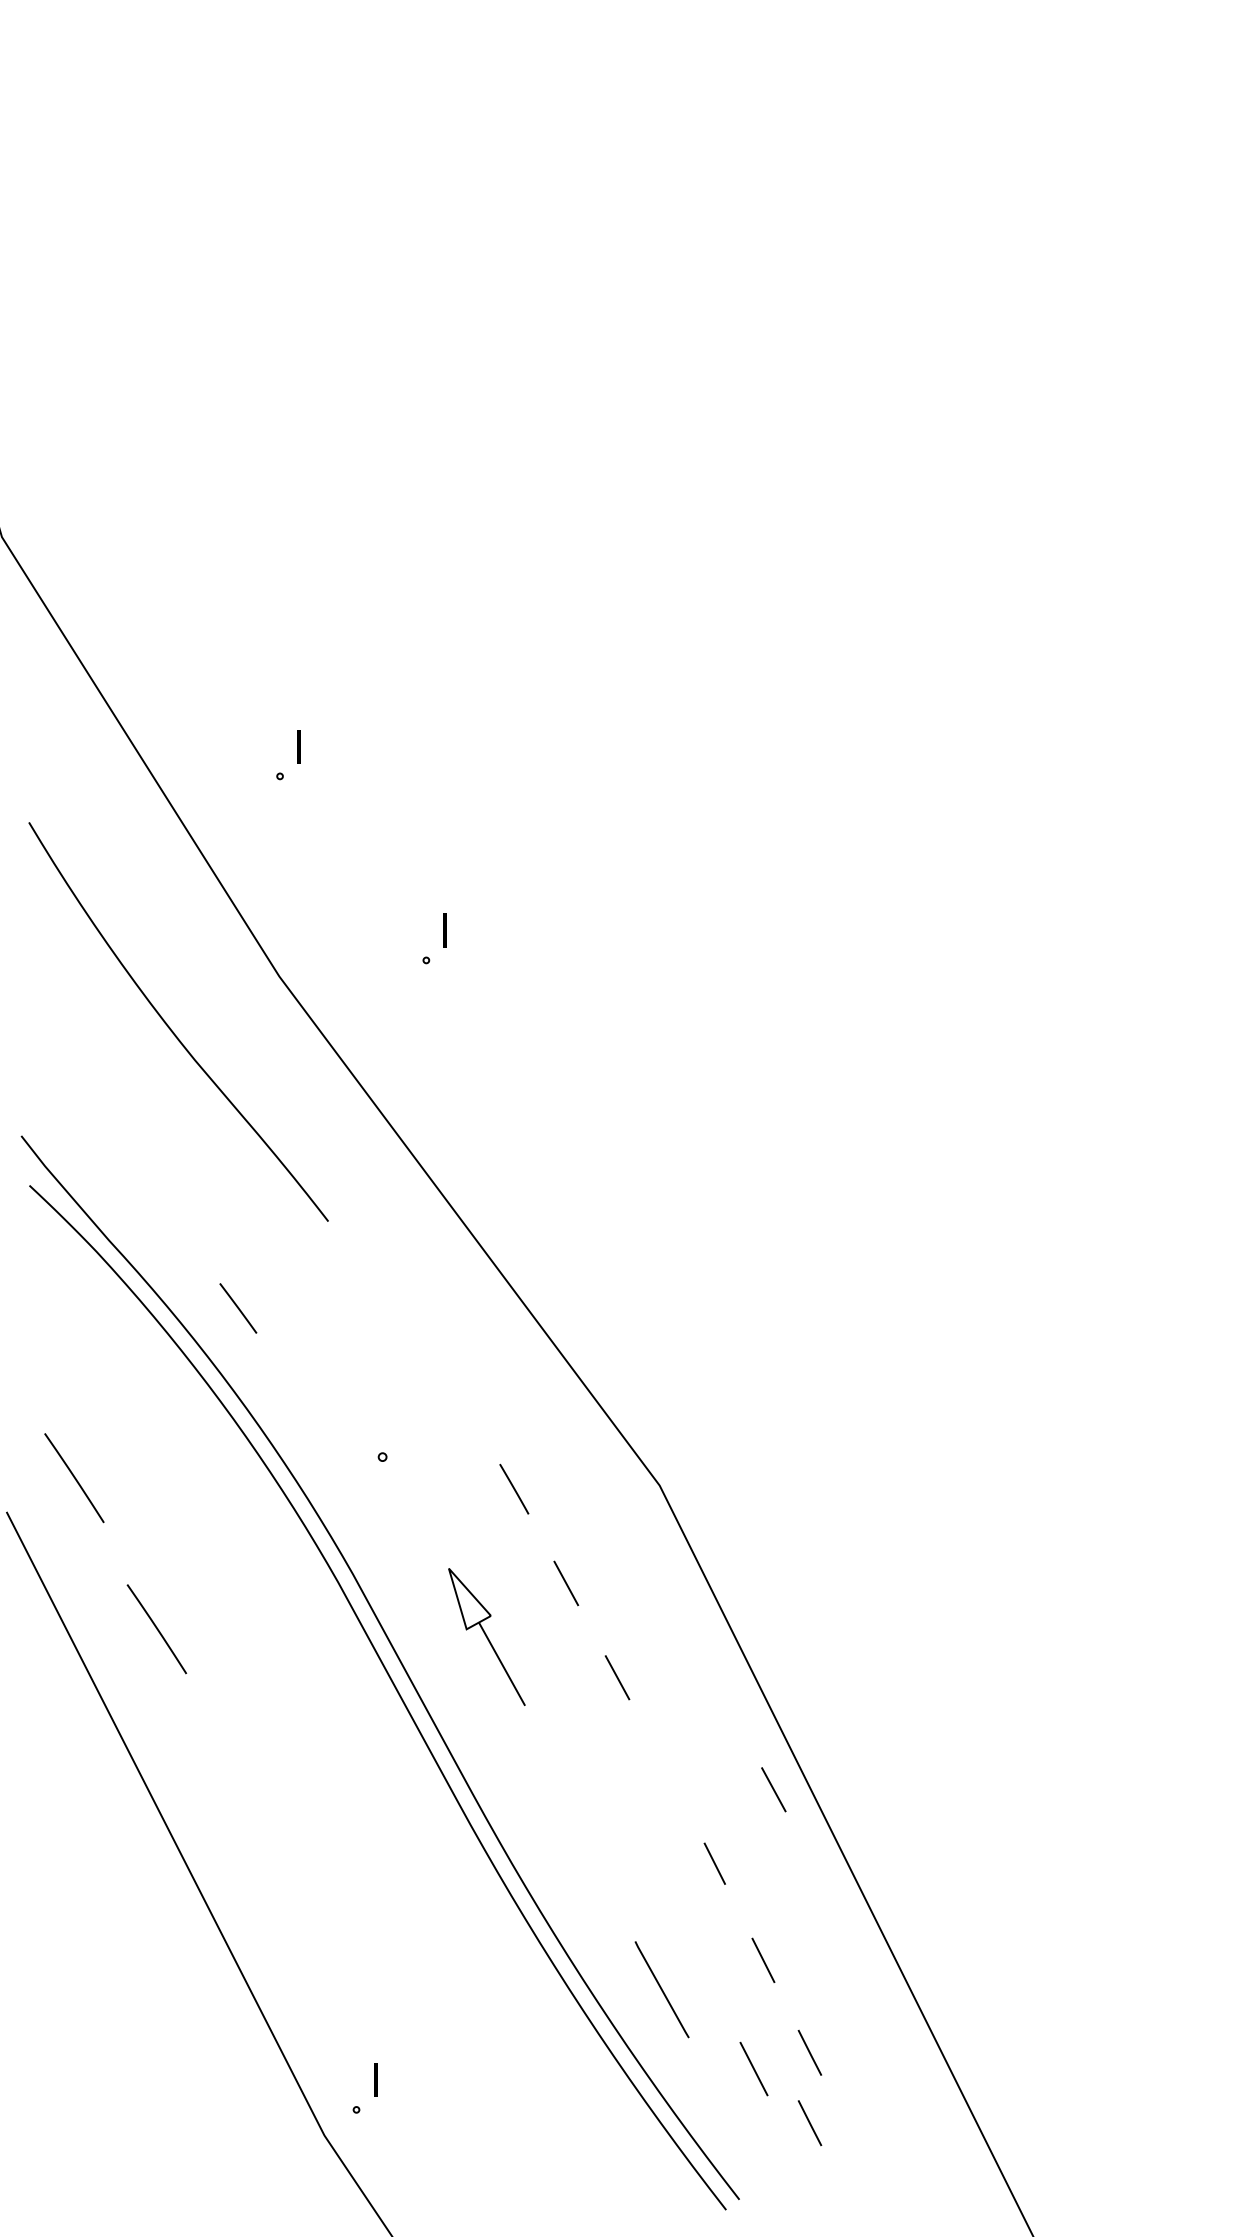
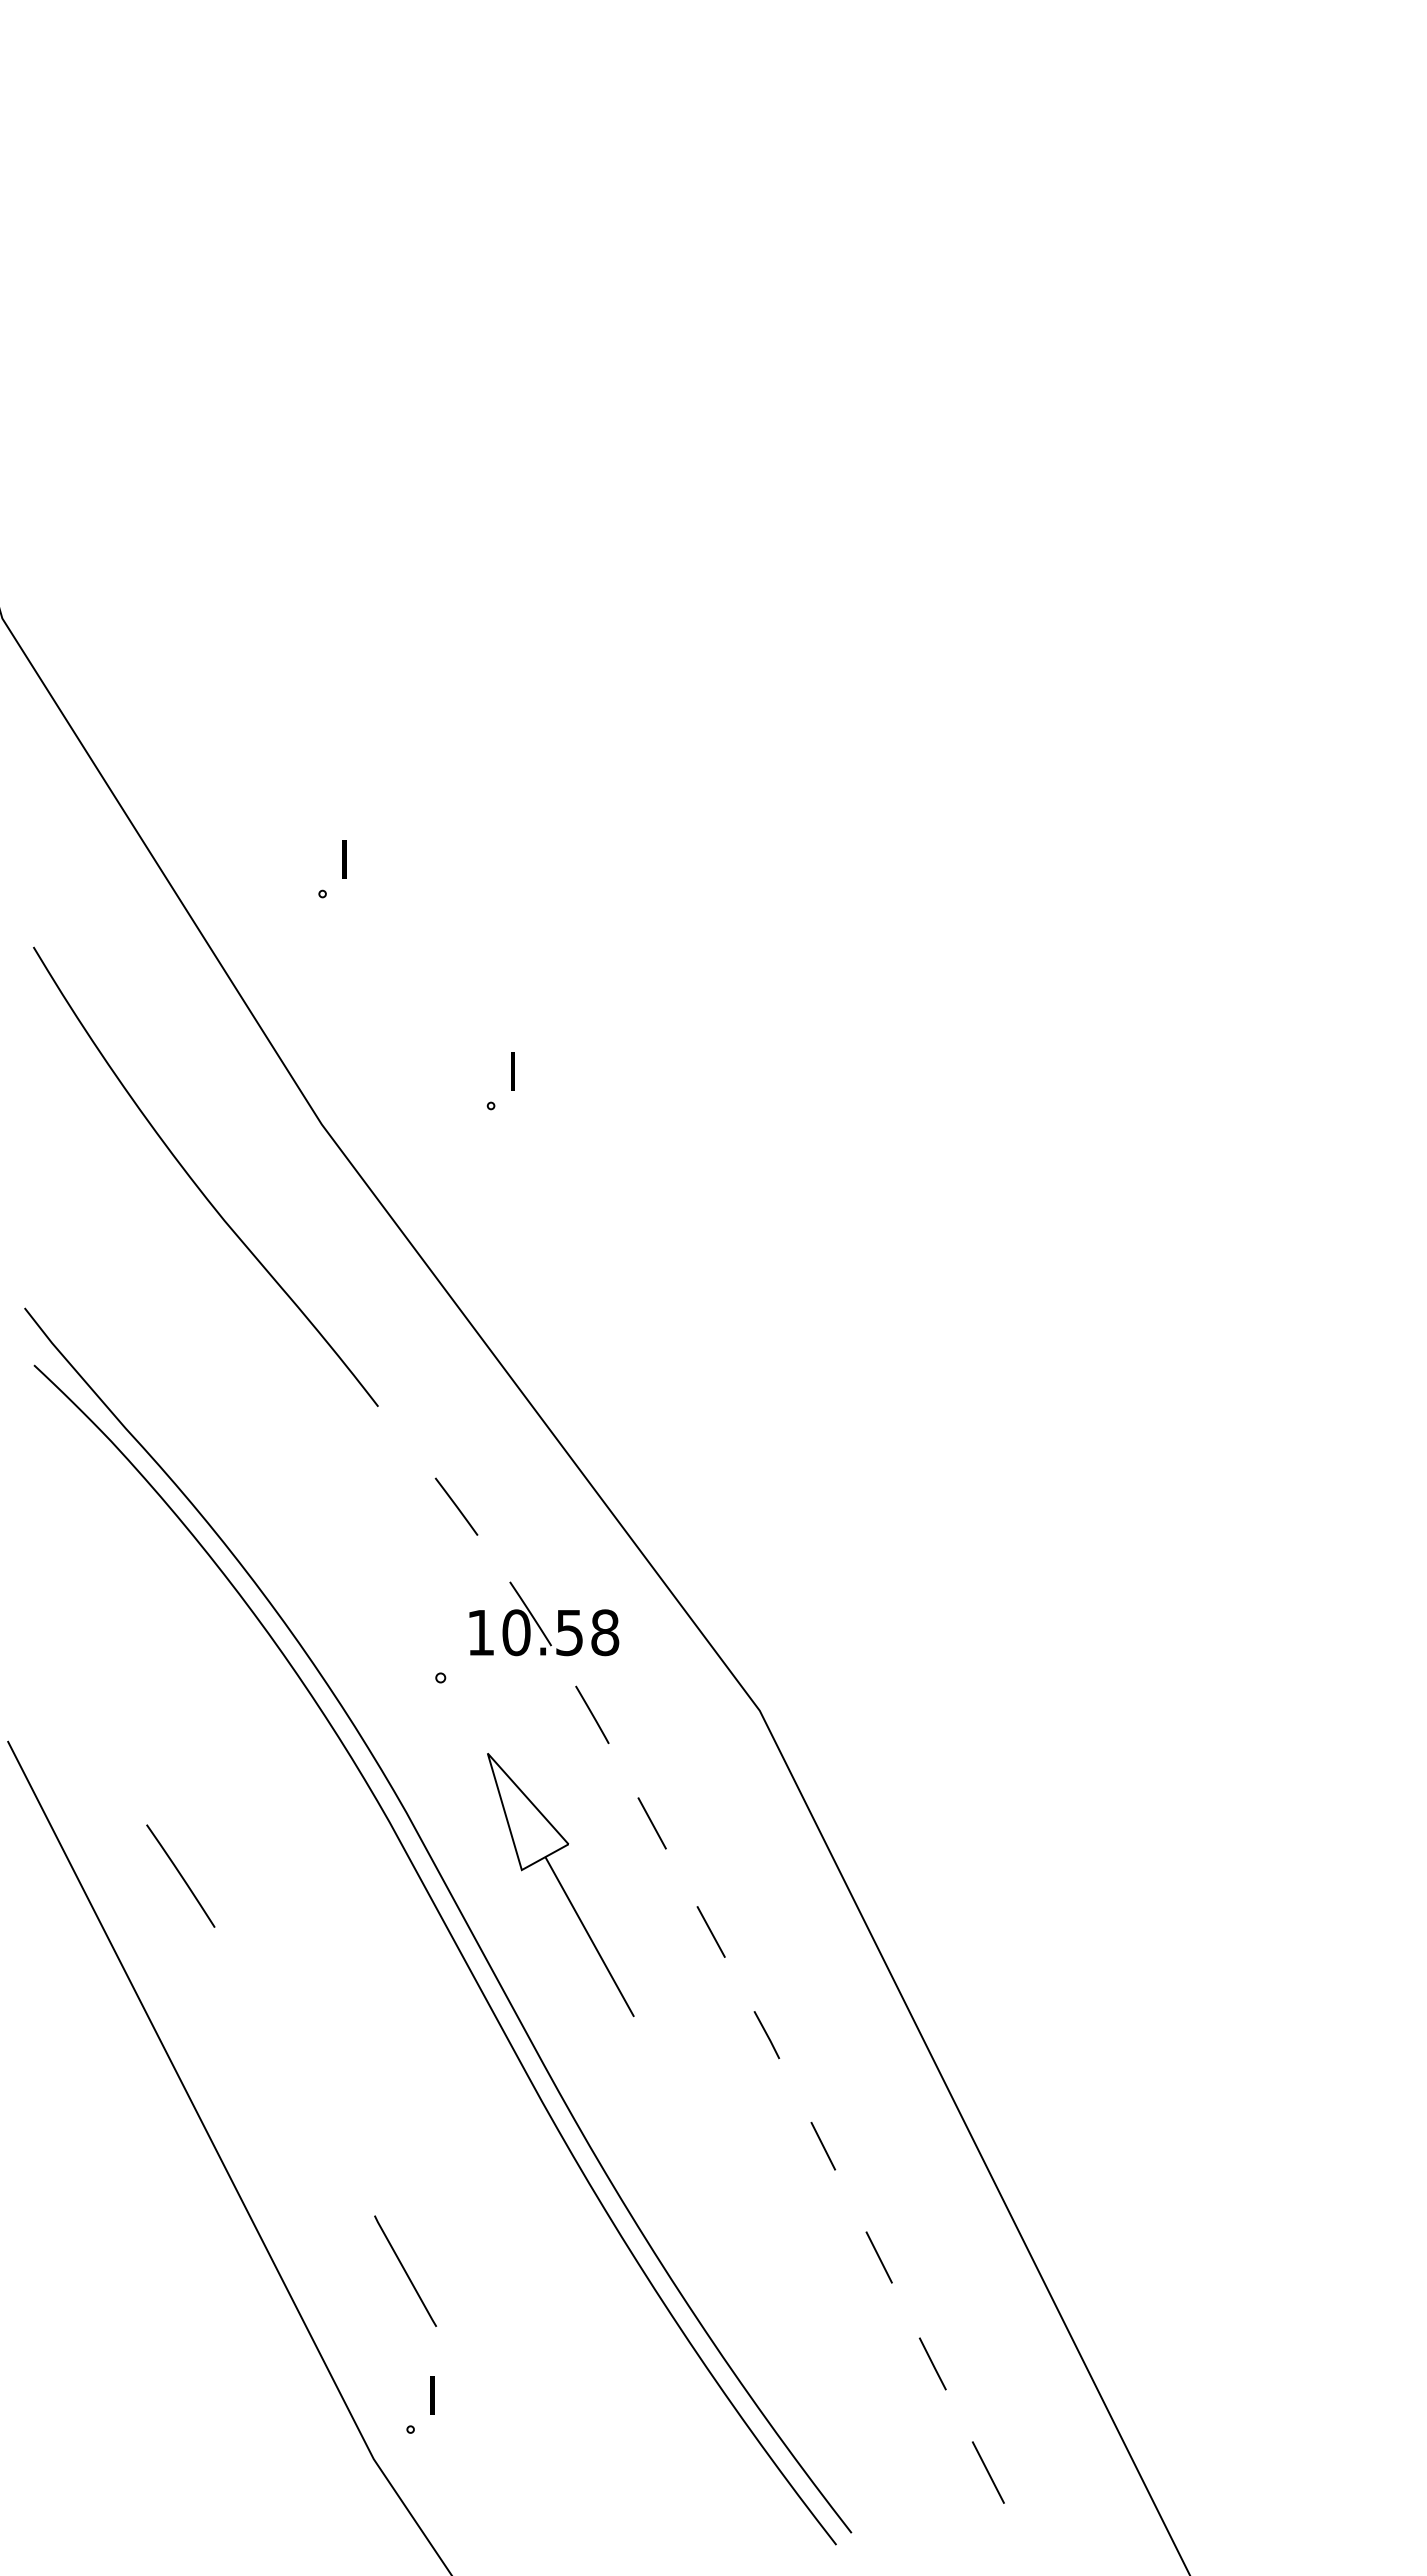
line: (238, 1308) -> (456, 1506), moved
part: (466, 1408) -> (537, 1621), added
line: (74, 1477) -> (85, 1701), removed
part: (486, 1637) -> (560, 1885), size x1.67
line: (665, 1767) -> (766, 2035), added
line: (773, 1789) -> (890, 2060), removed
line: (662, 1989) -> (405, 2270), moved
line: (753, 2068) -> (987, 2472), moved
line: (809, 2122) -> (932, 2444), removed

